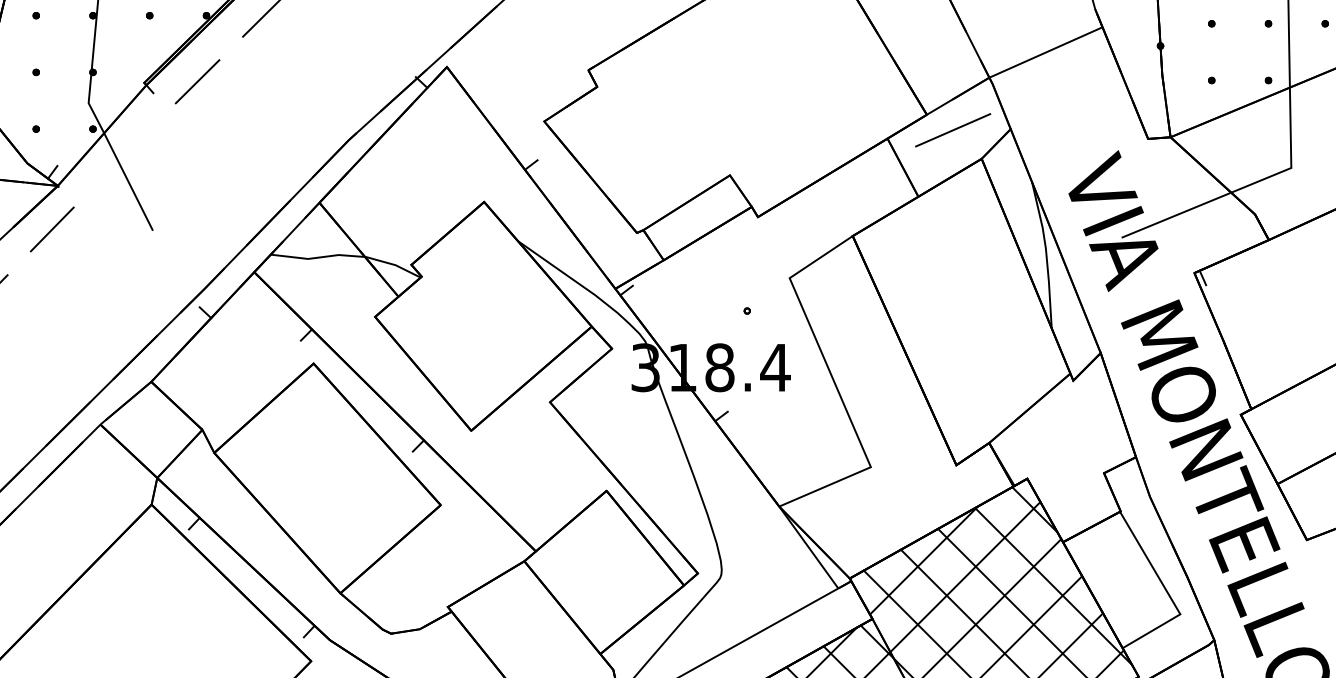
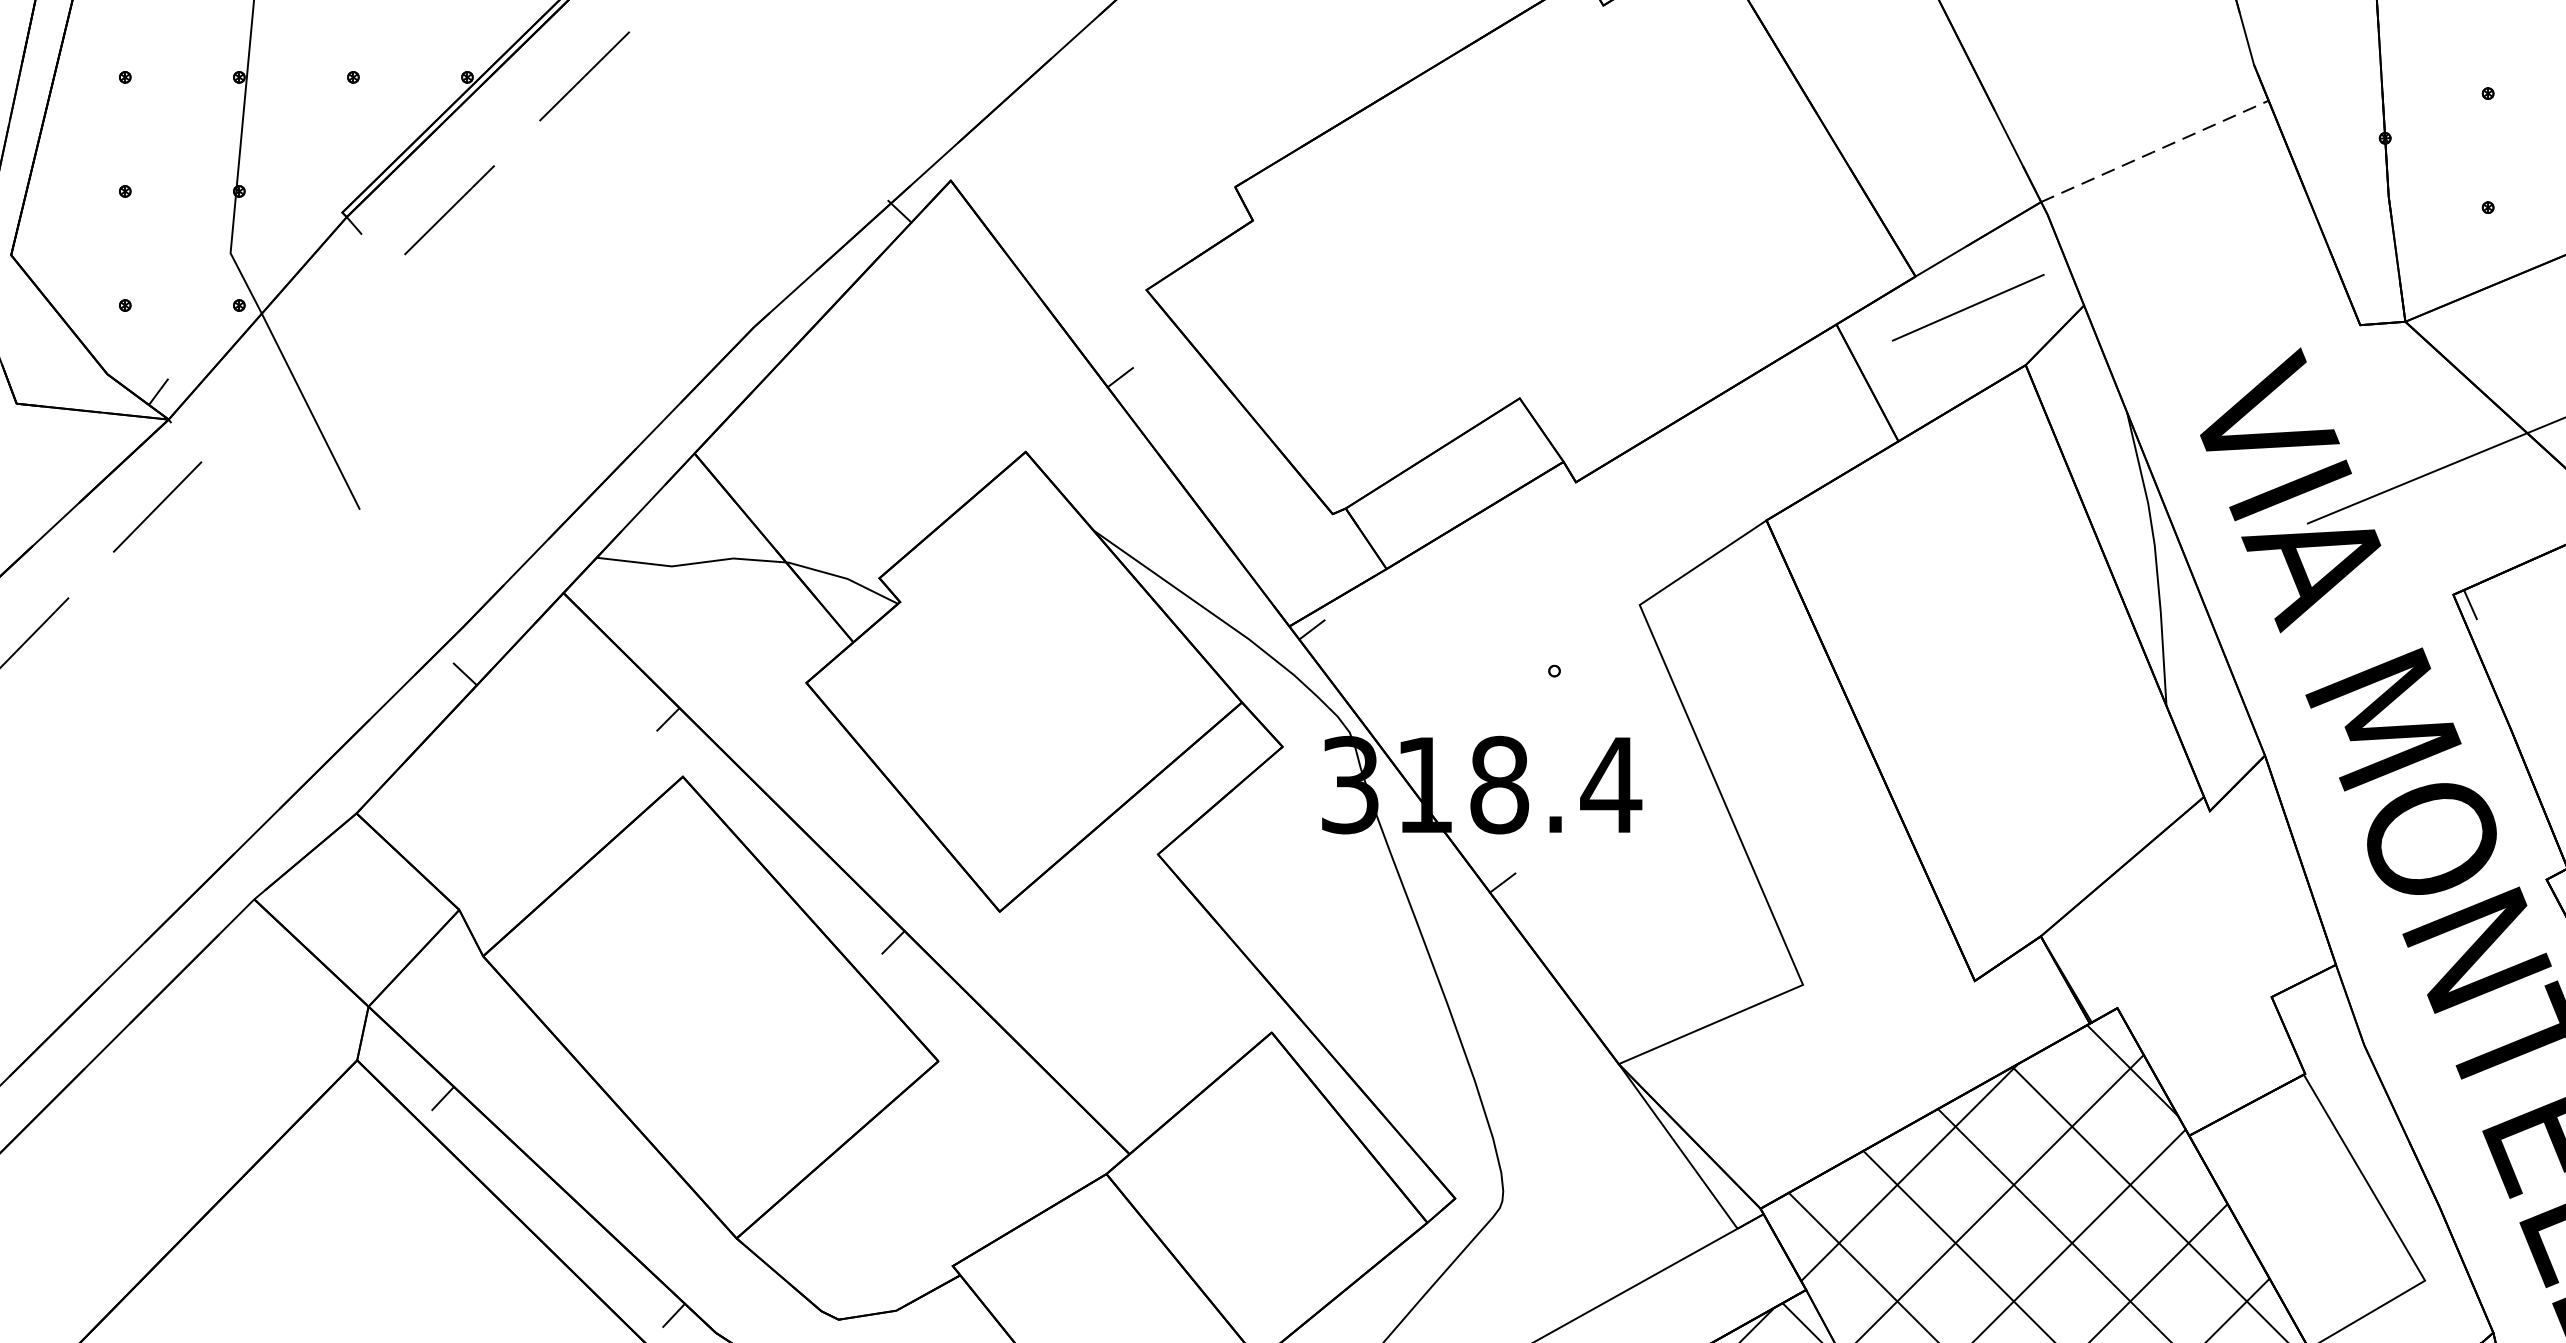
line: (1045, 52) -> (2153, 151), solid -> dashed

